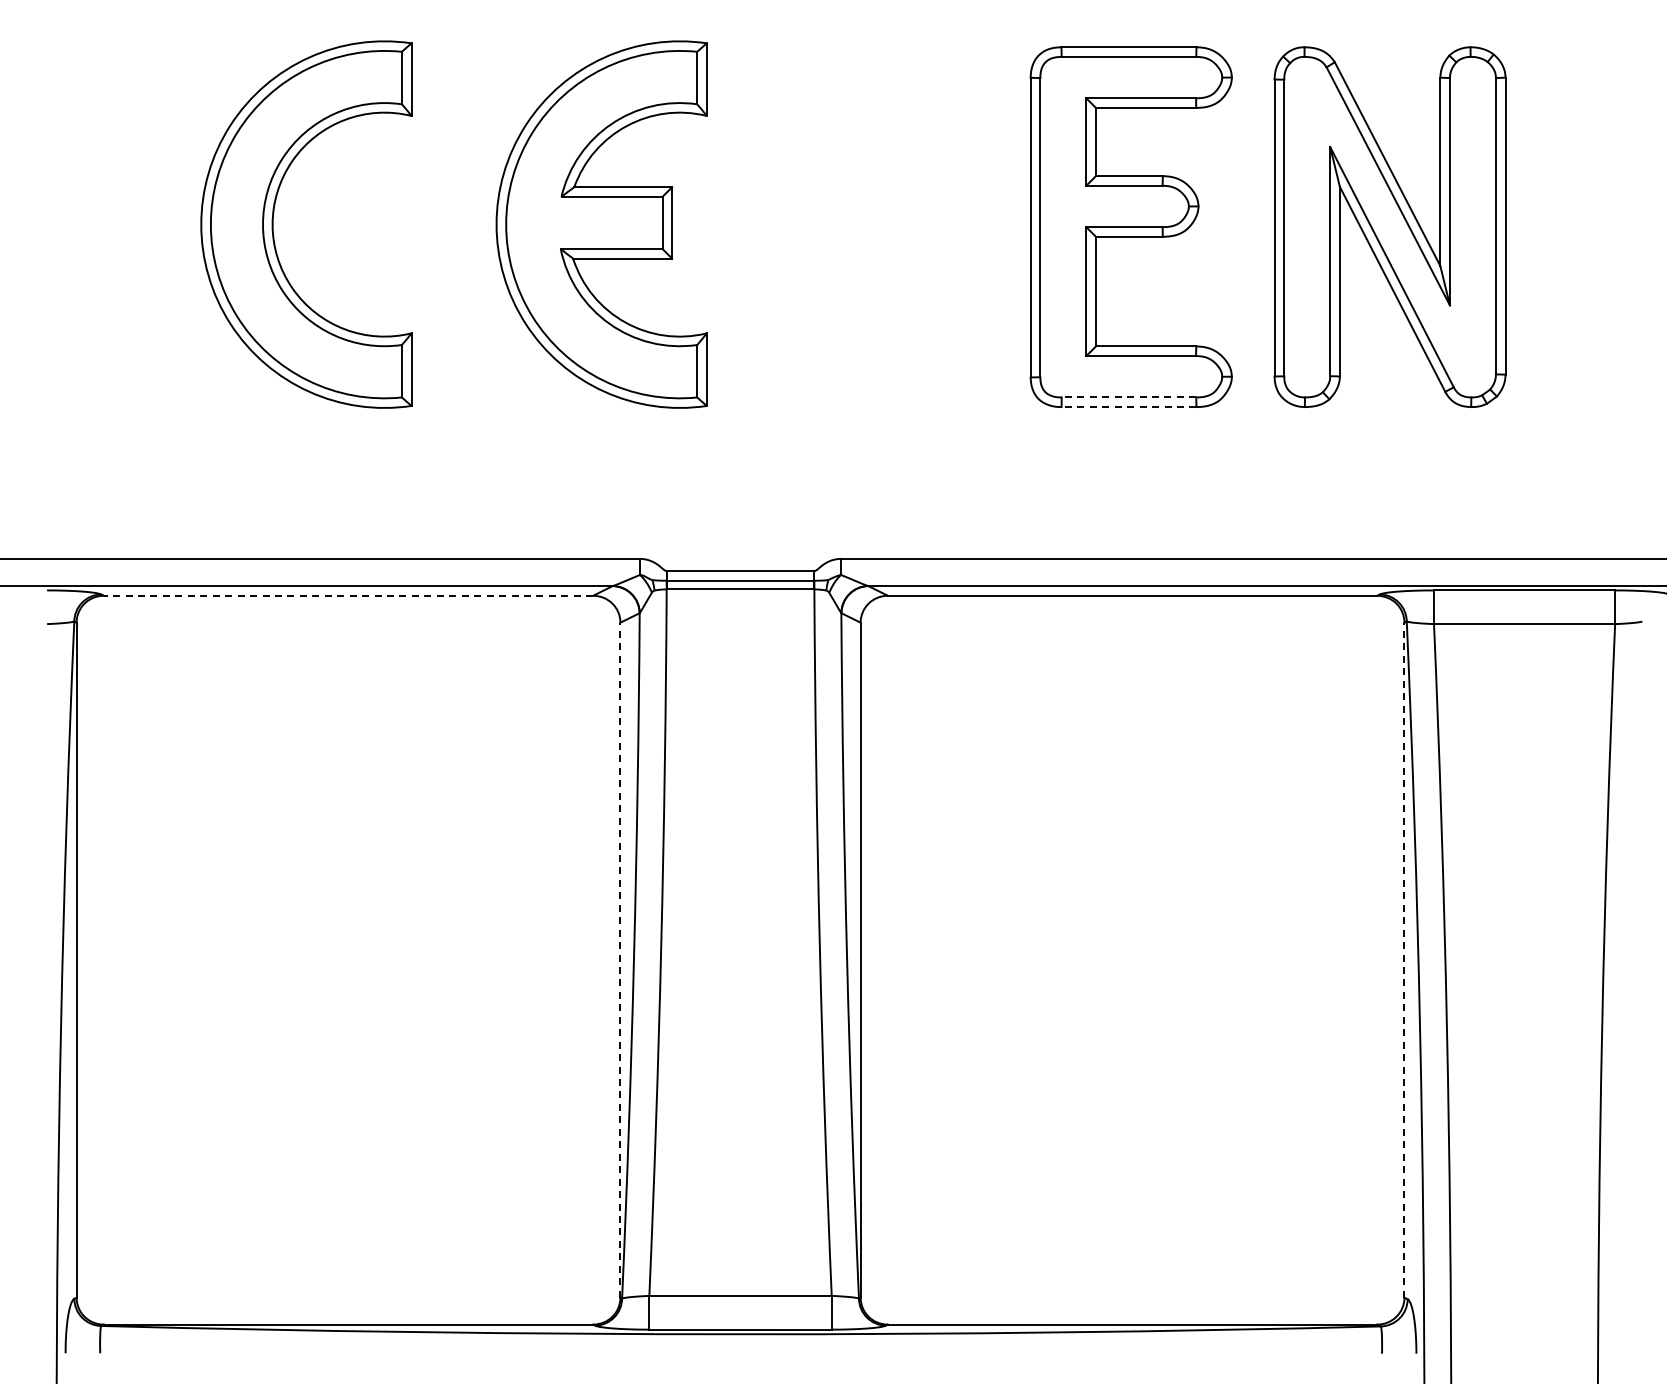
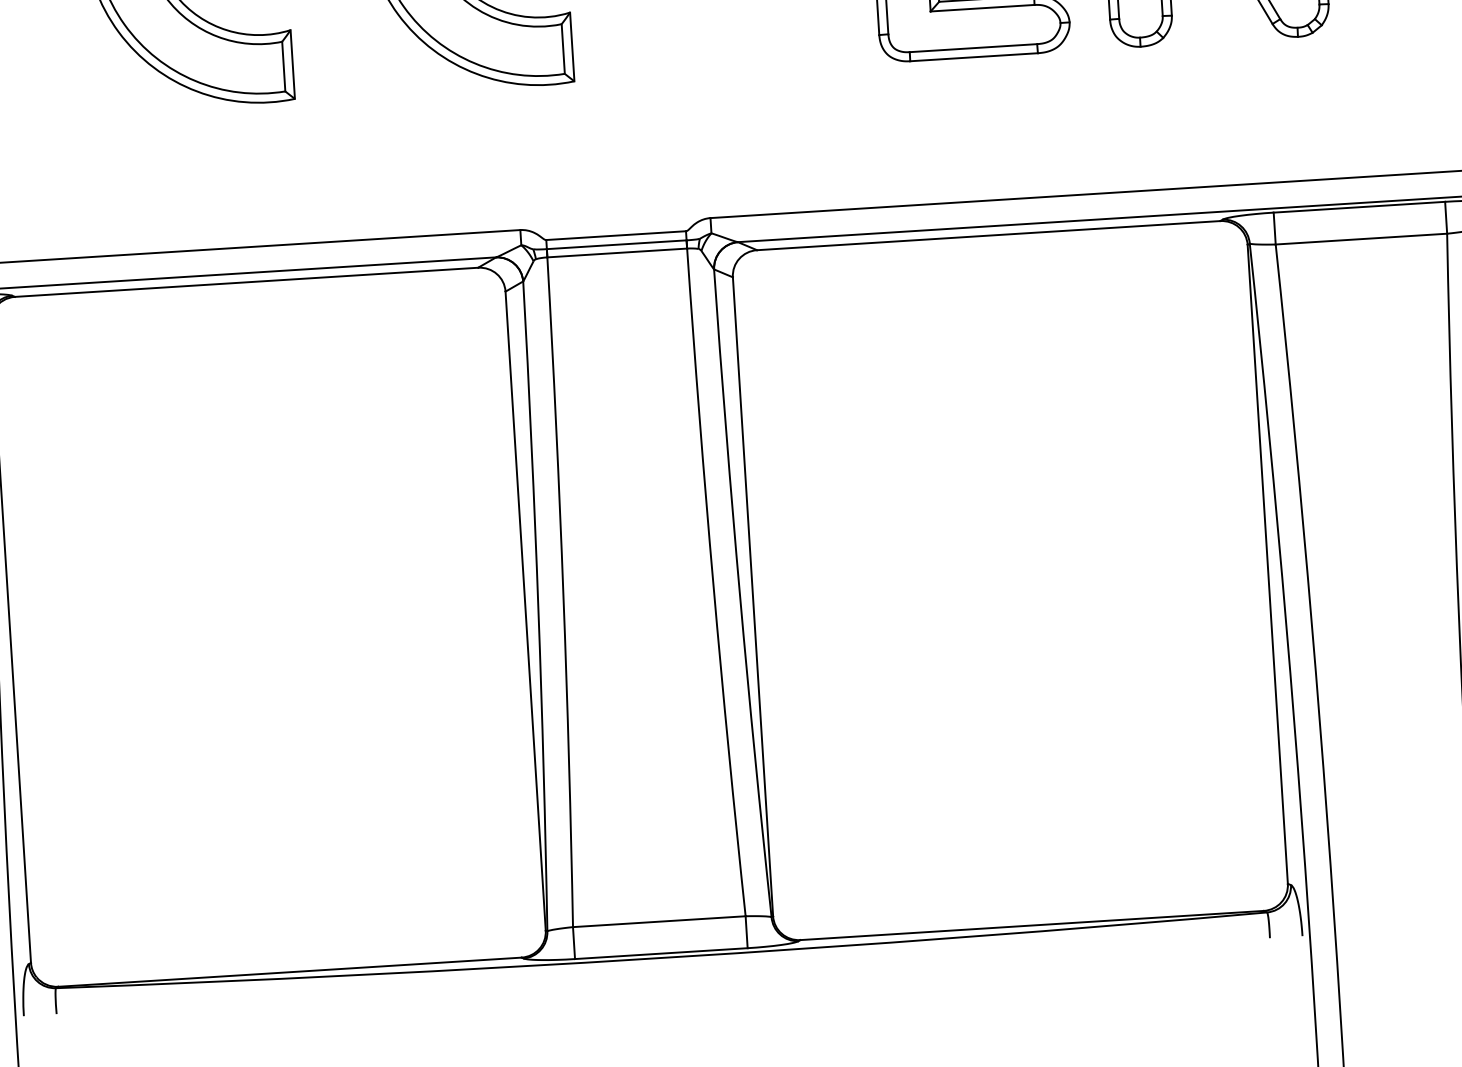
line: (1128, 397) -> (973, 48), dashed -> solid
line: (1128, 407) -> (973, 57), dashed -> solid
line: (348, 595) -> (246, 282), dashed -> solid
line: (620, 959) -> (525, 610), dashed -> solid
line: (1404, 959) -> (1267, 563), dashed -> solid

